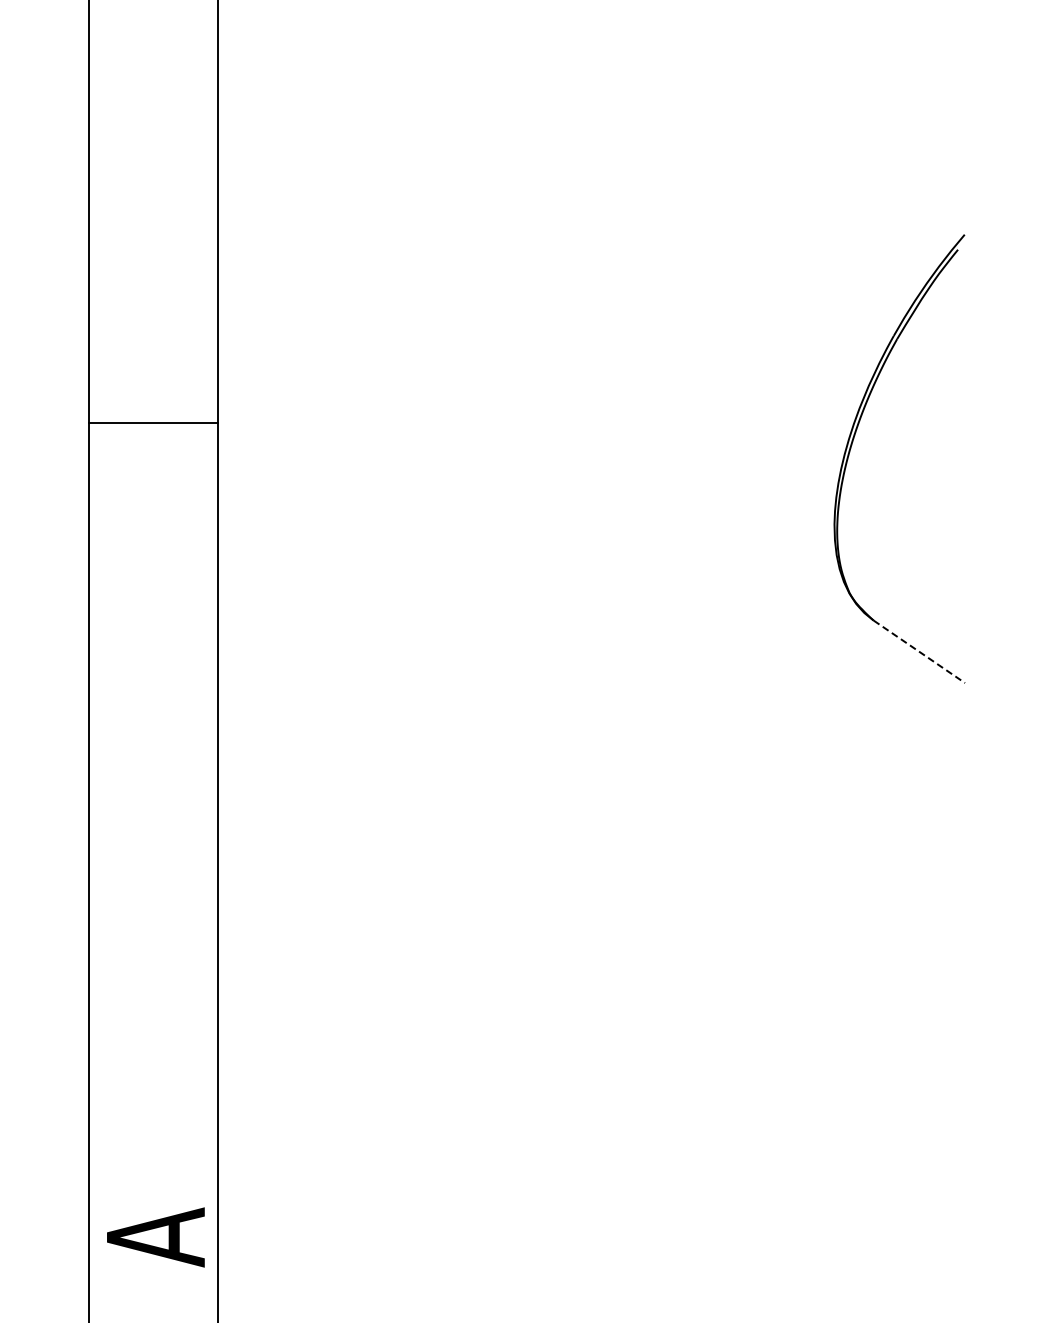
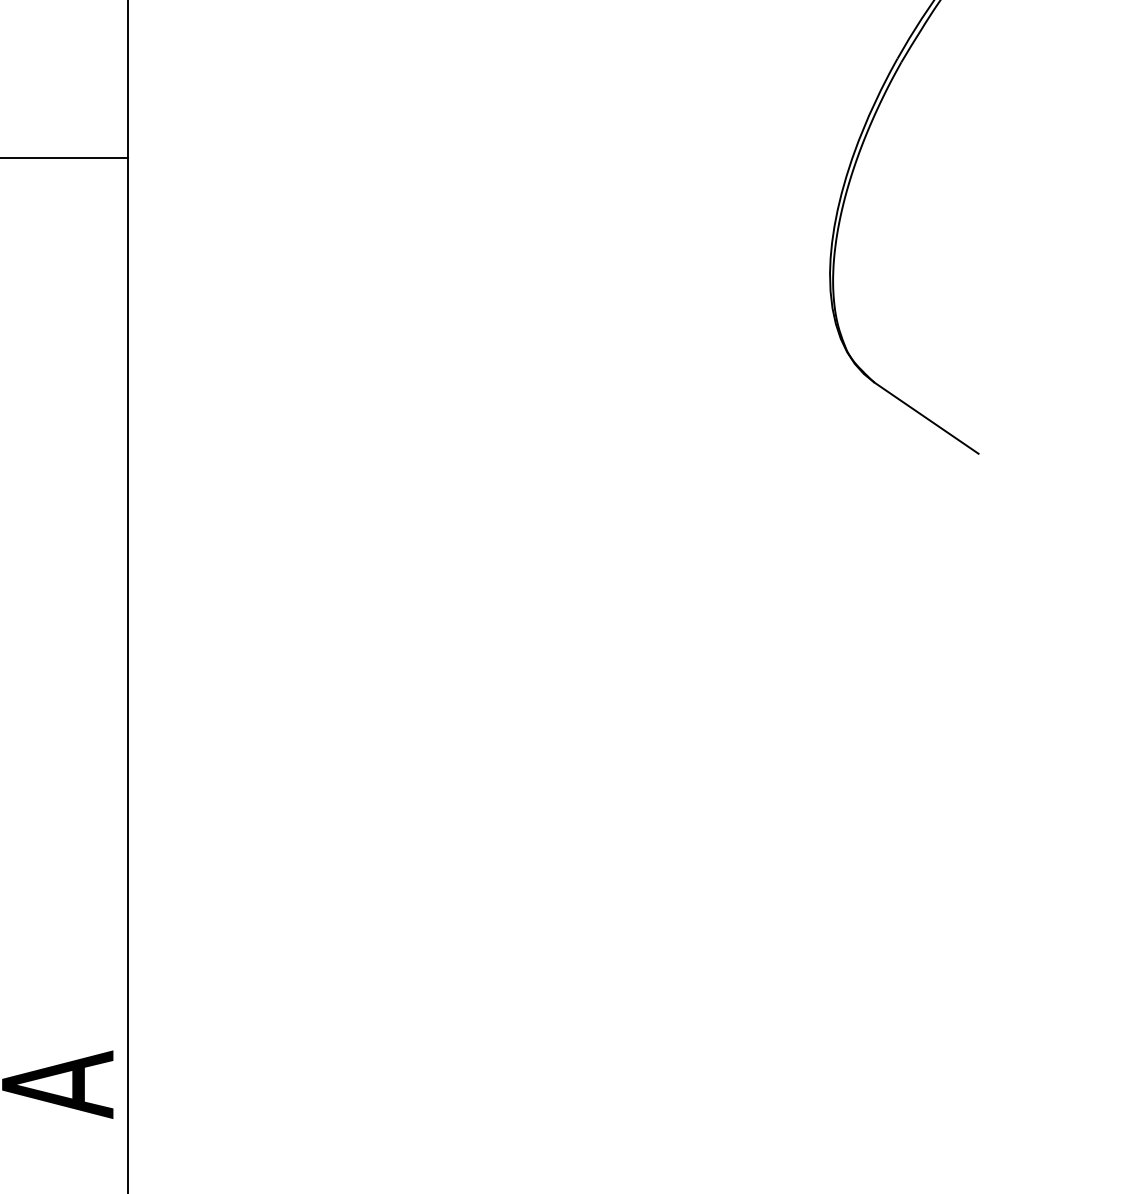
line: (919, 652) -> (926, 419), dashed -> solid

